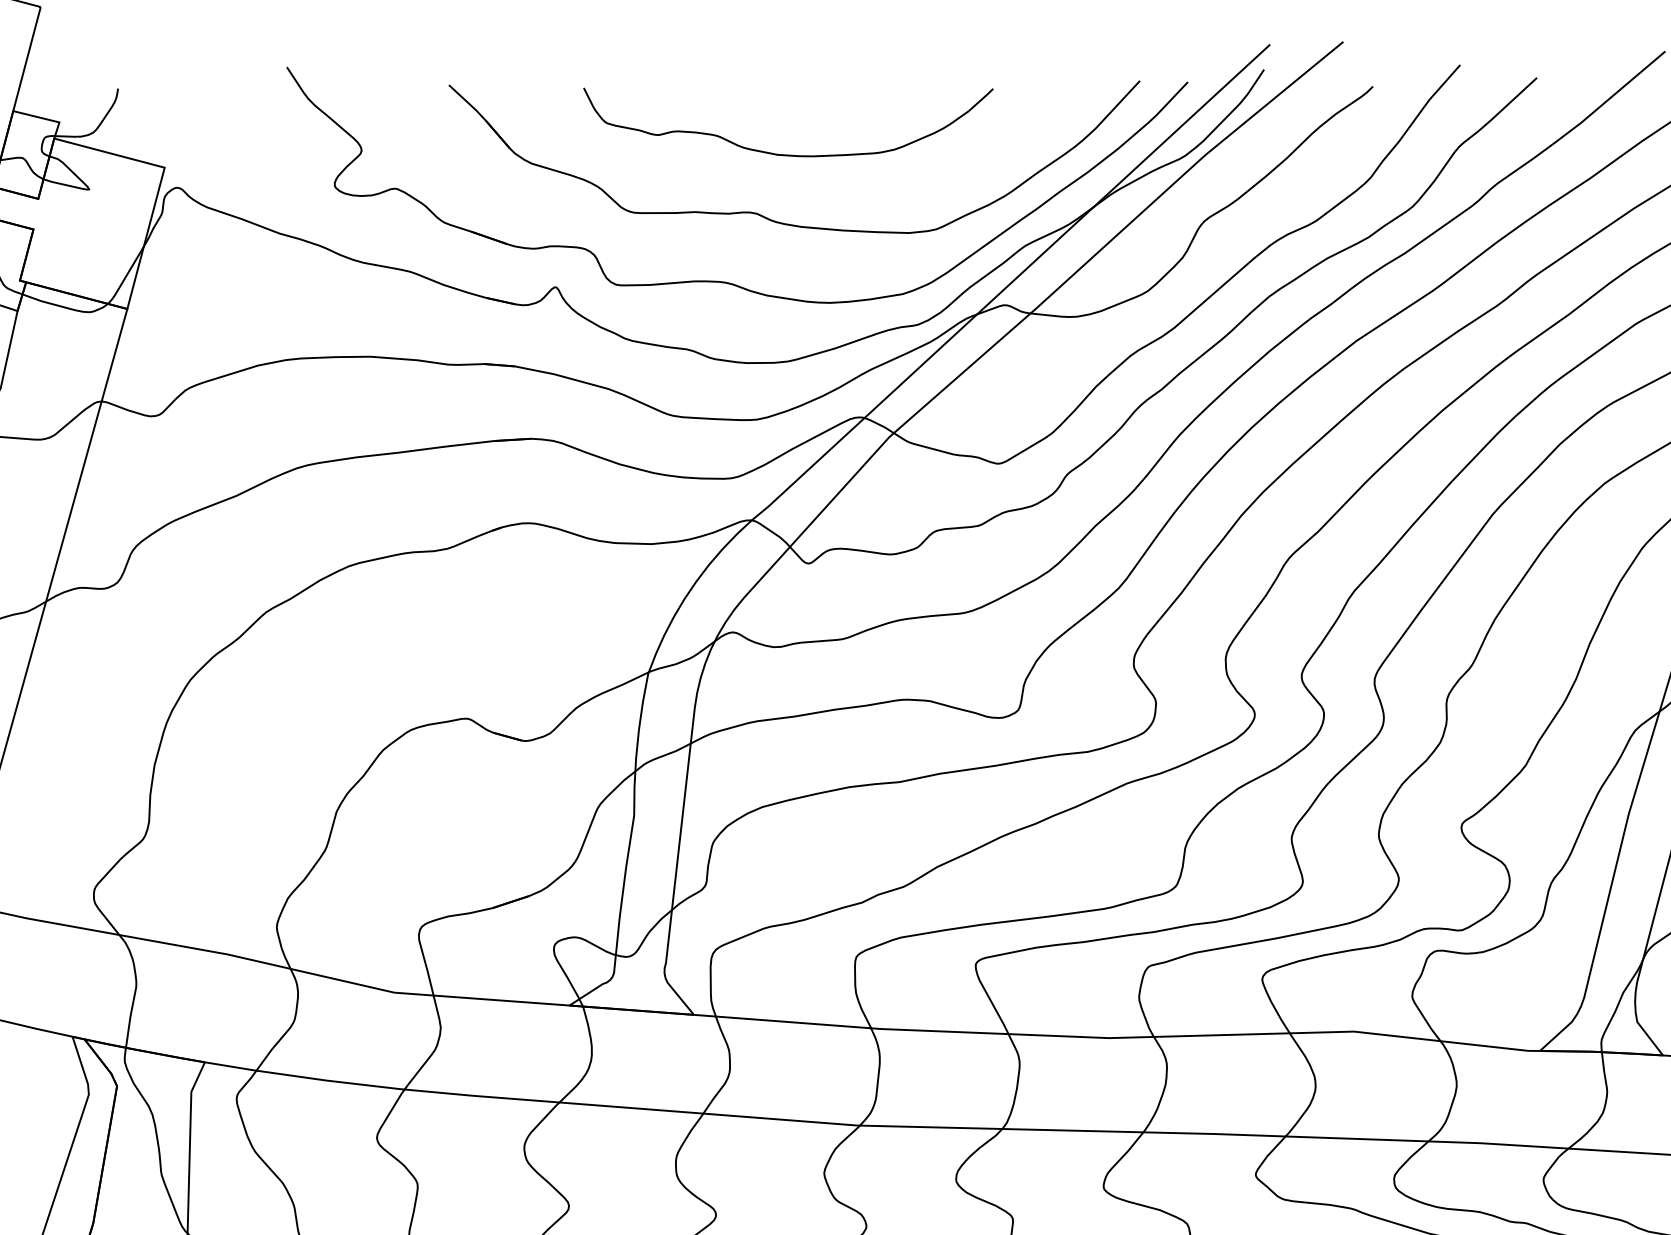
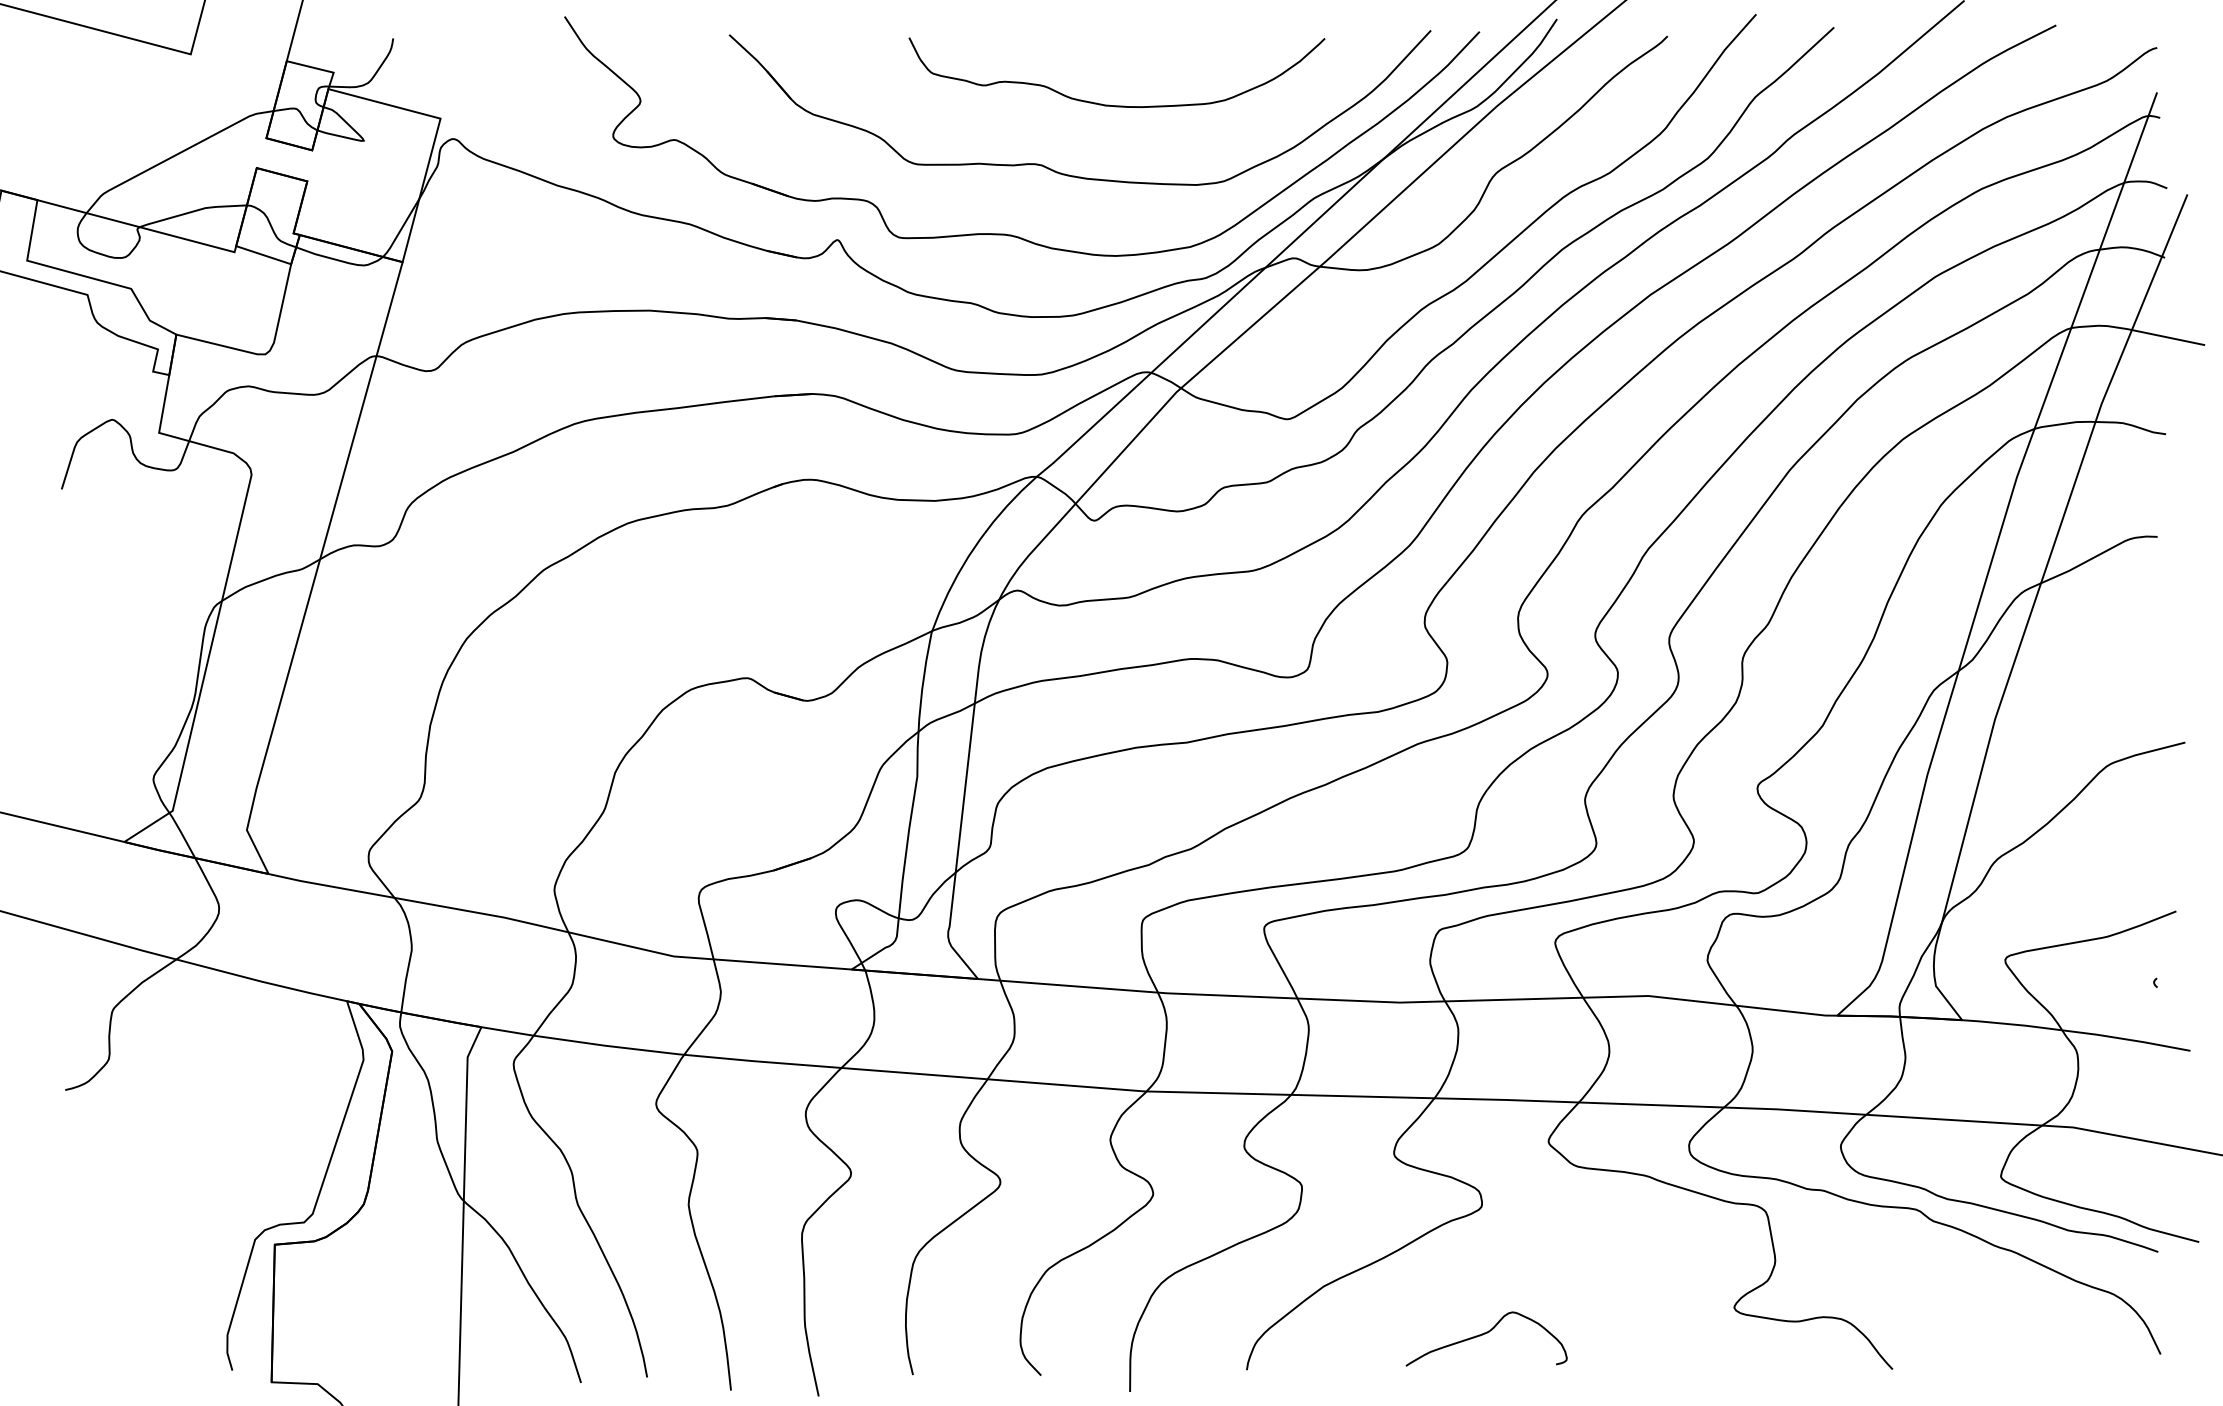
curve: (781, 153) -> (1109, 104), moved

